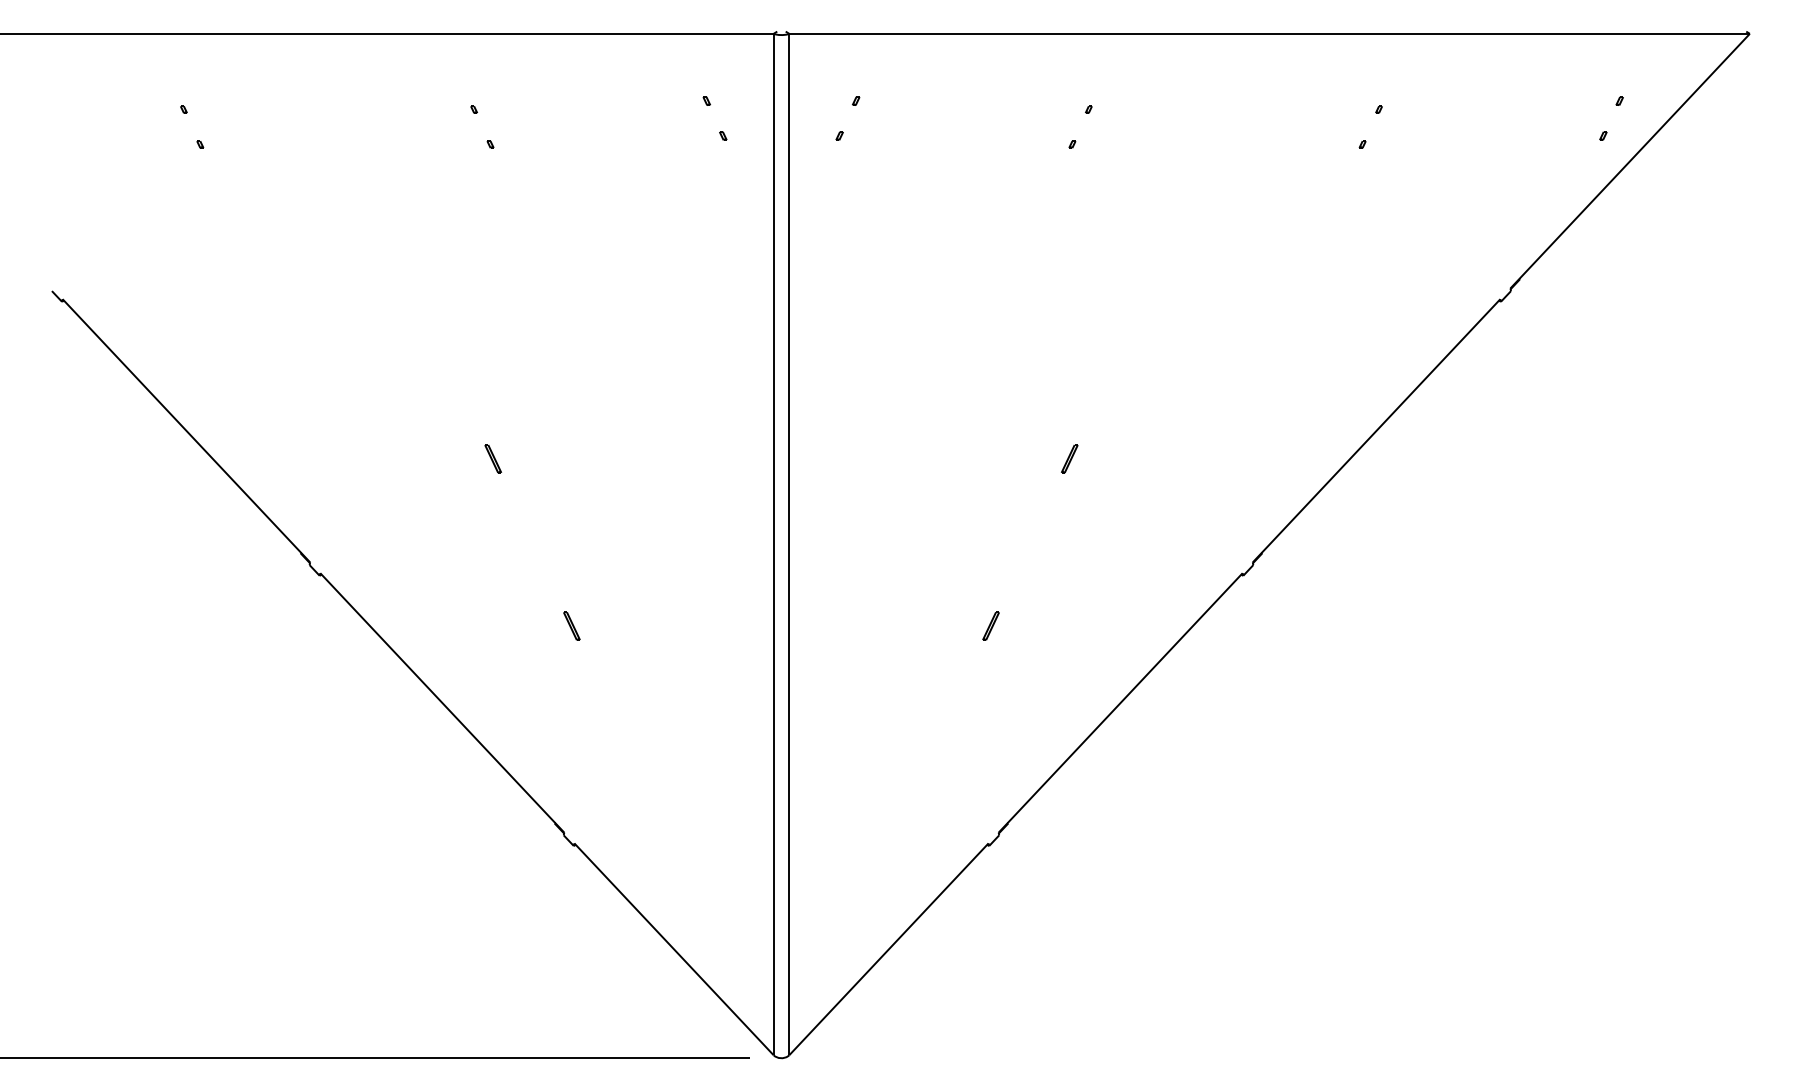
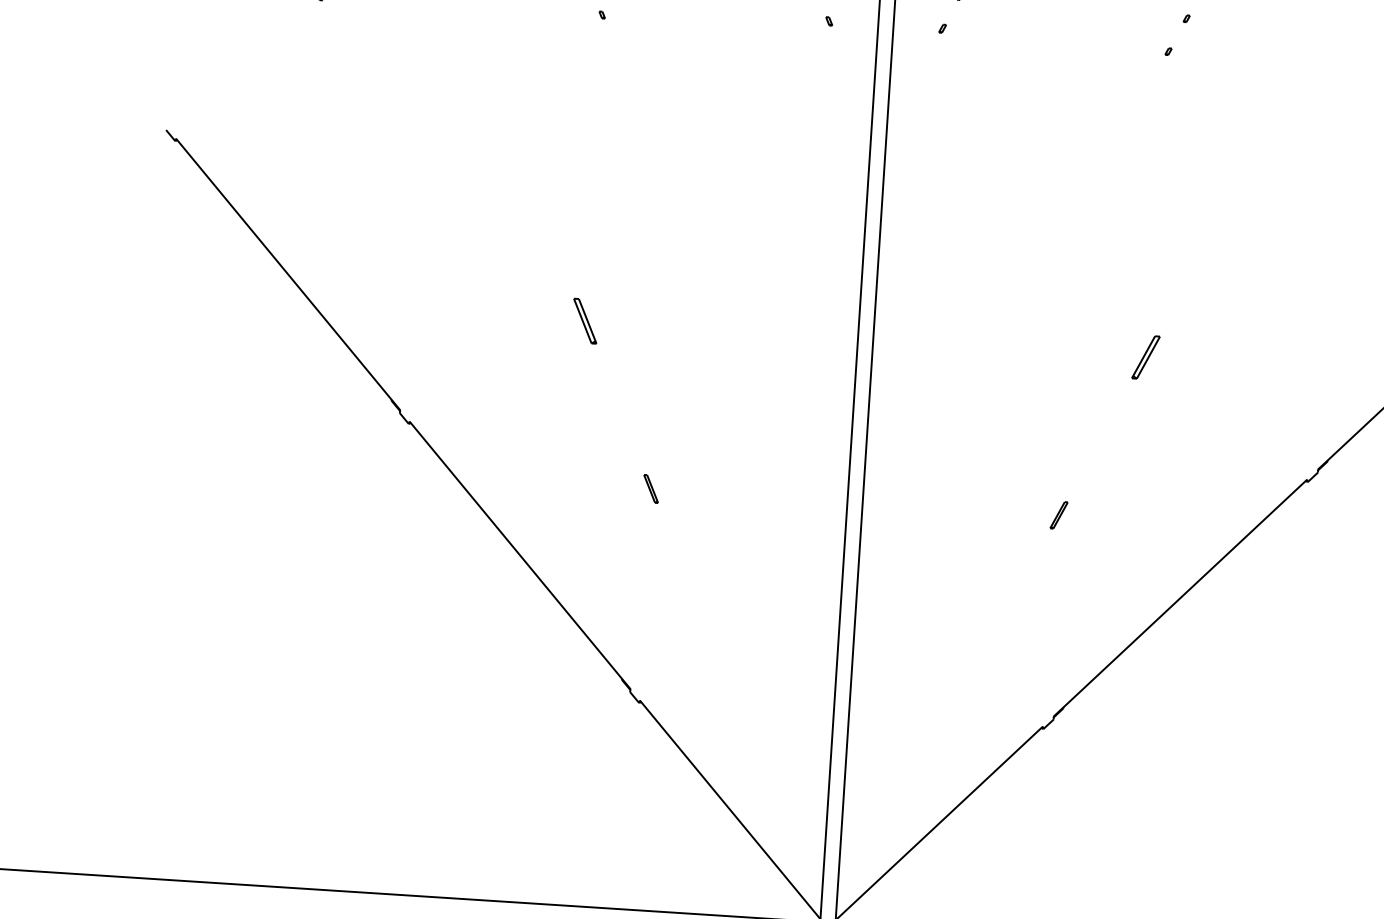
part: (492, 458) -> (584, 320), size x1.6
part: (1069, 458) -> (1145, 357), size x1.6

